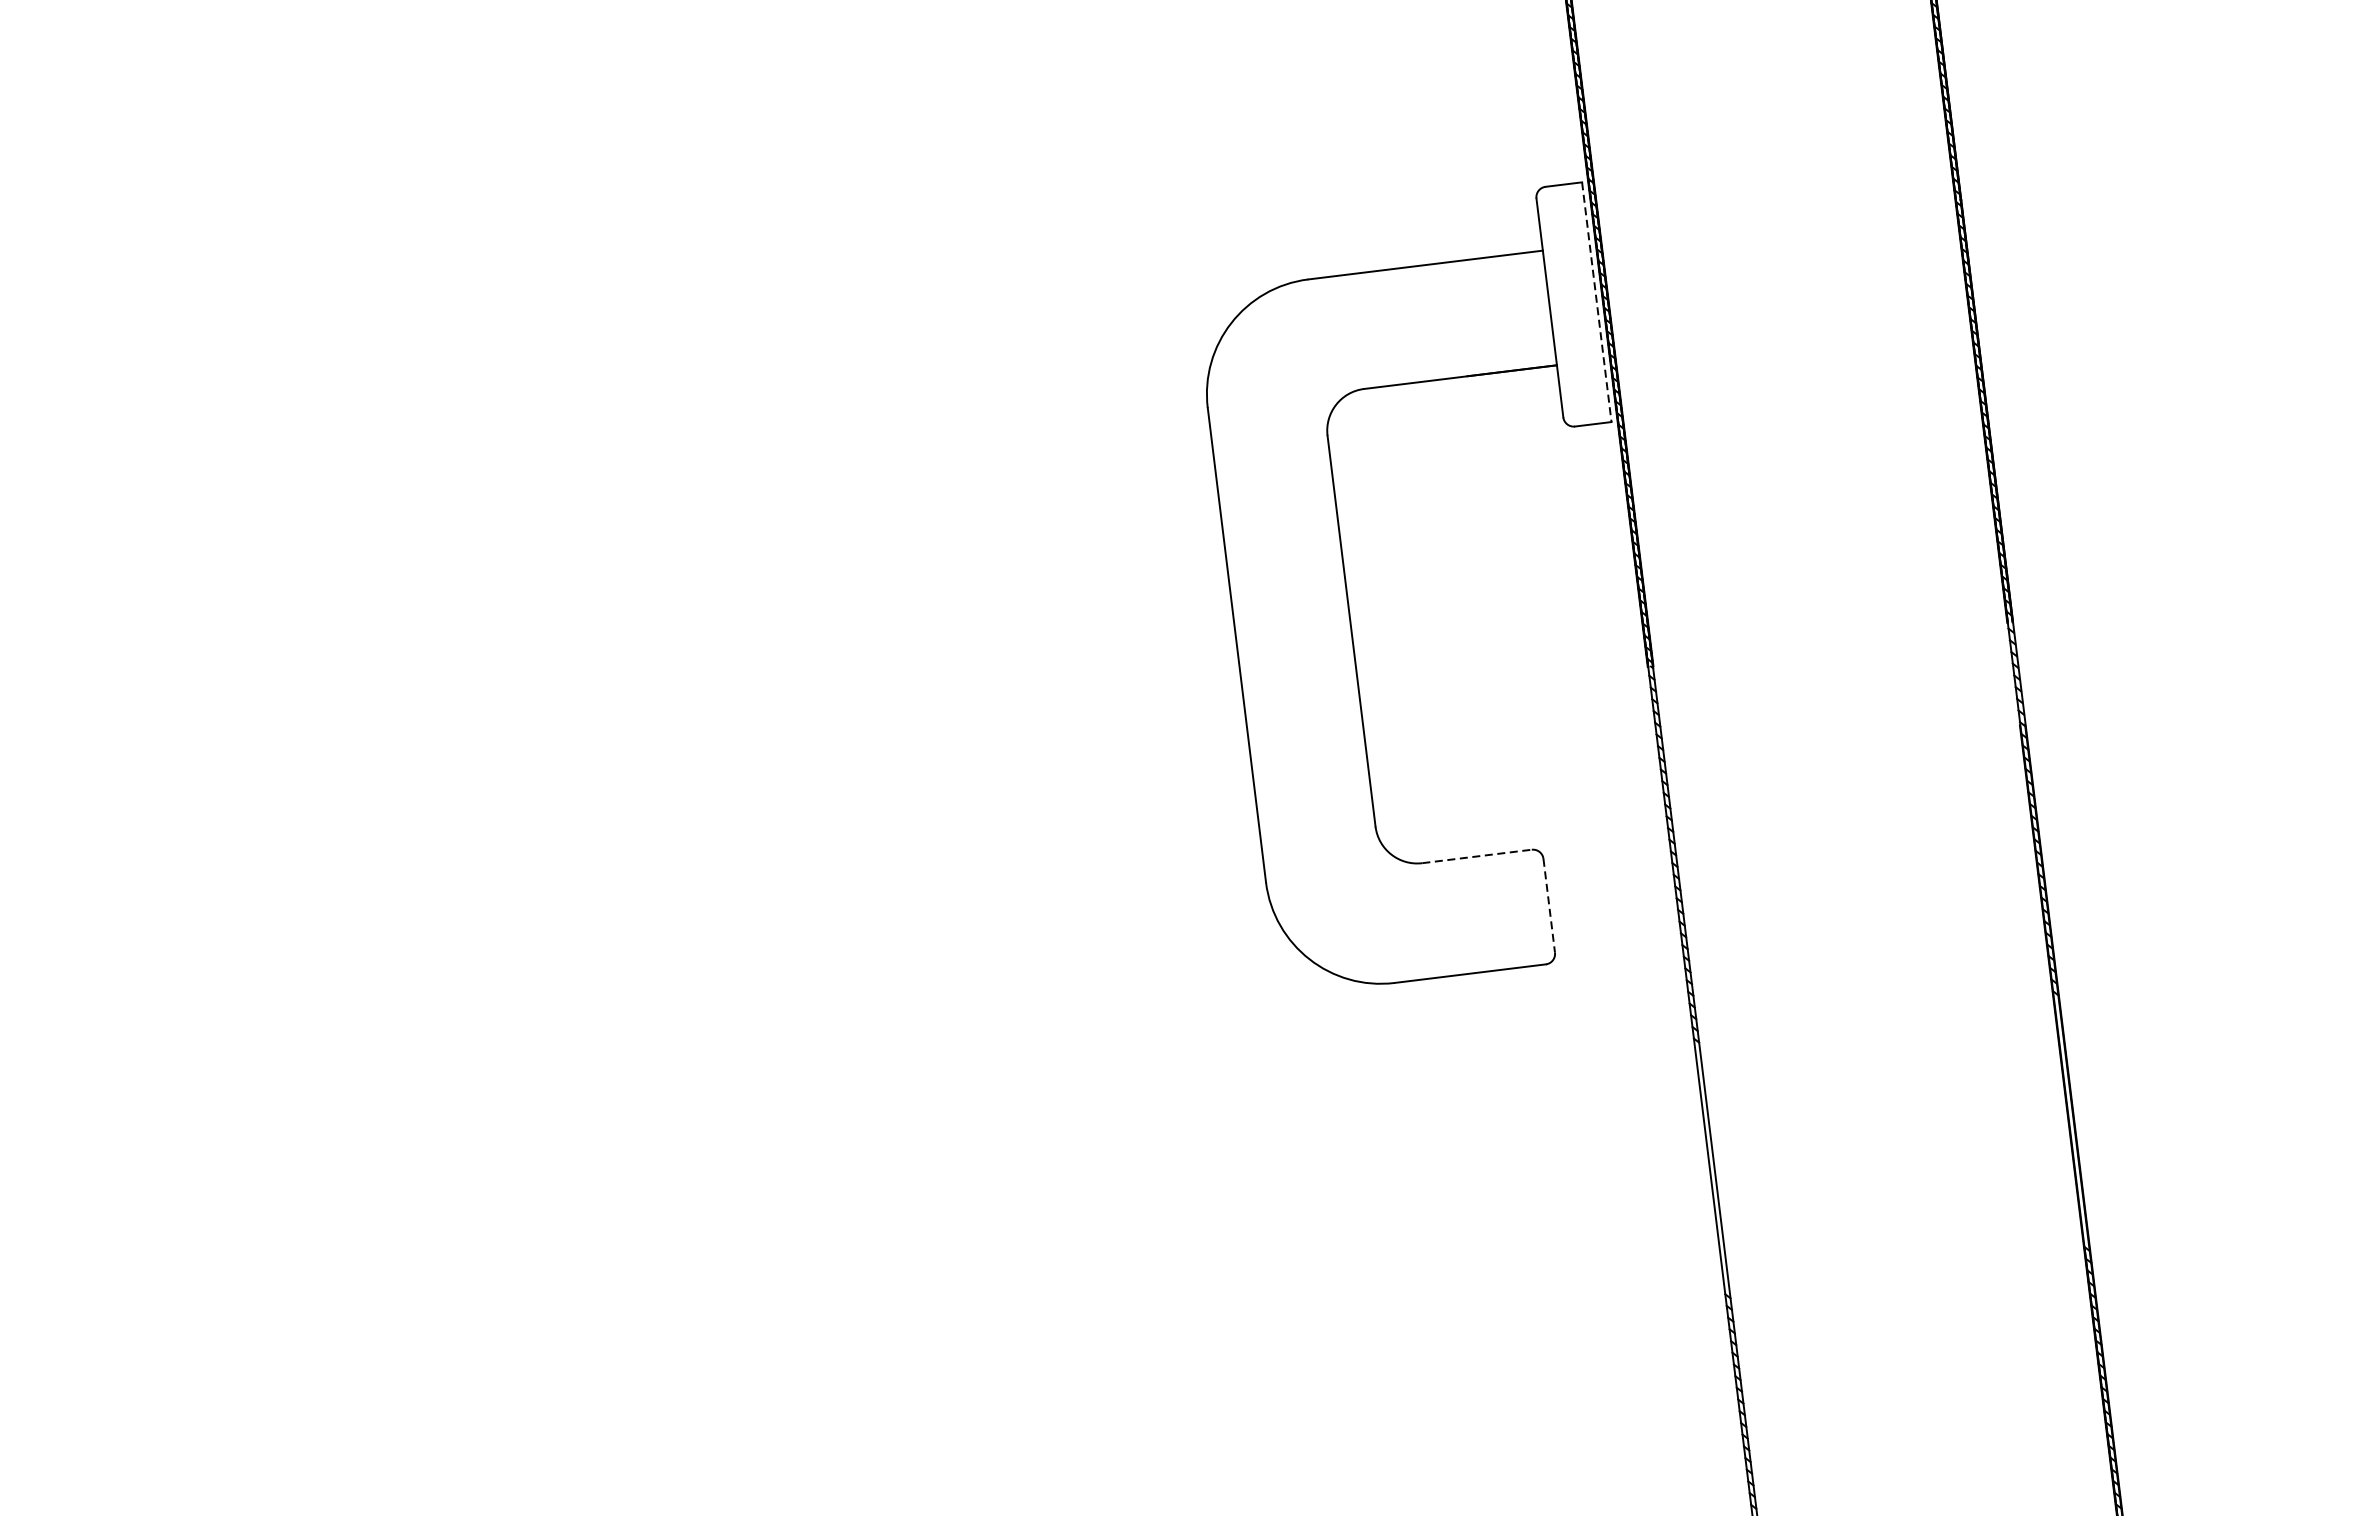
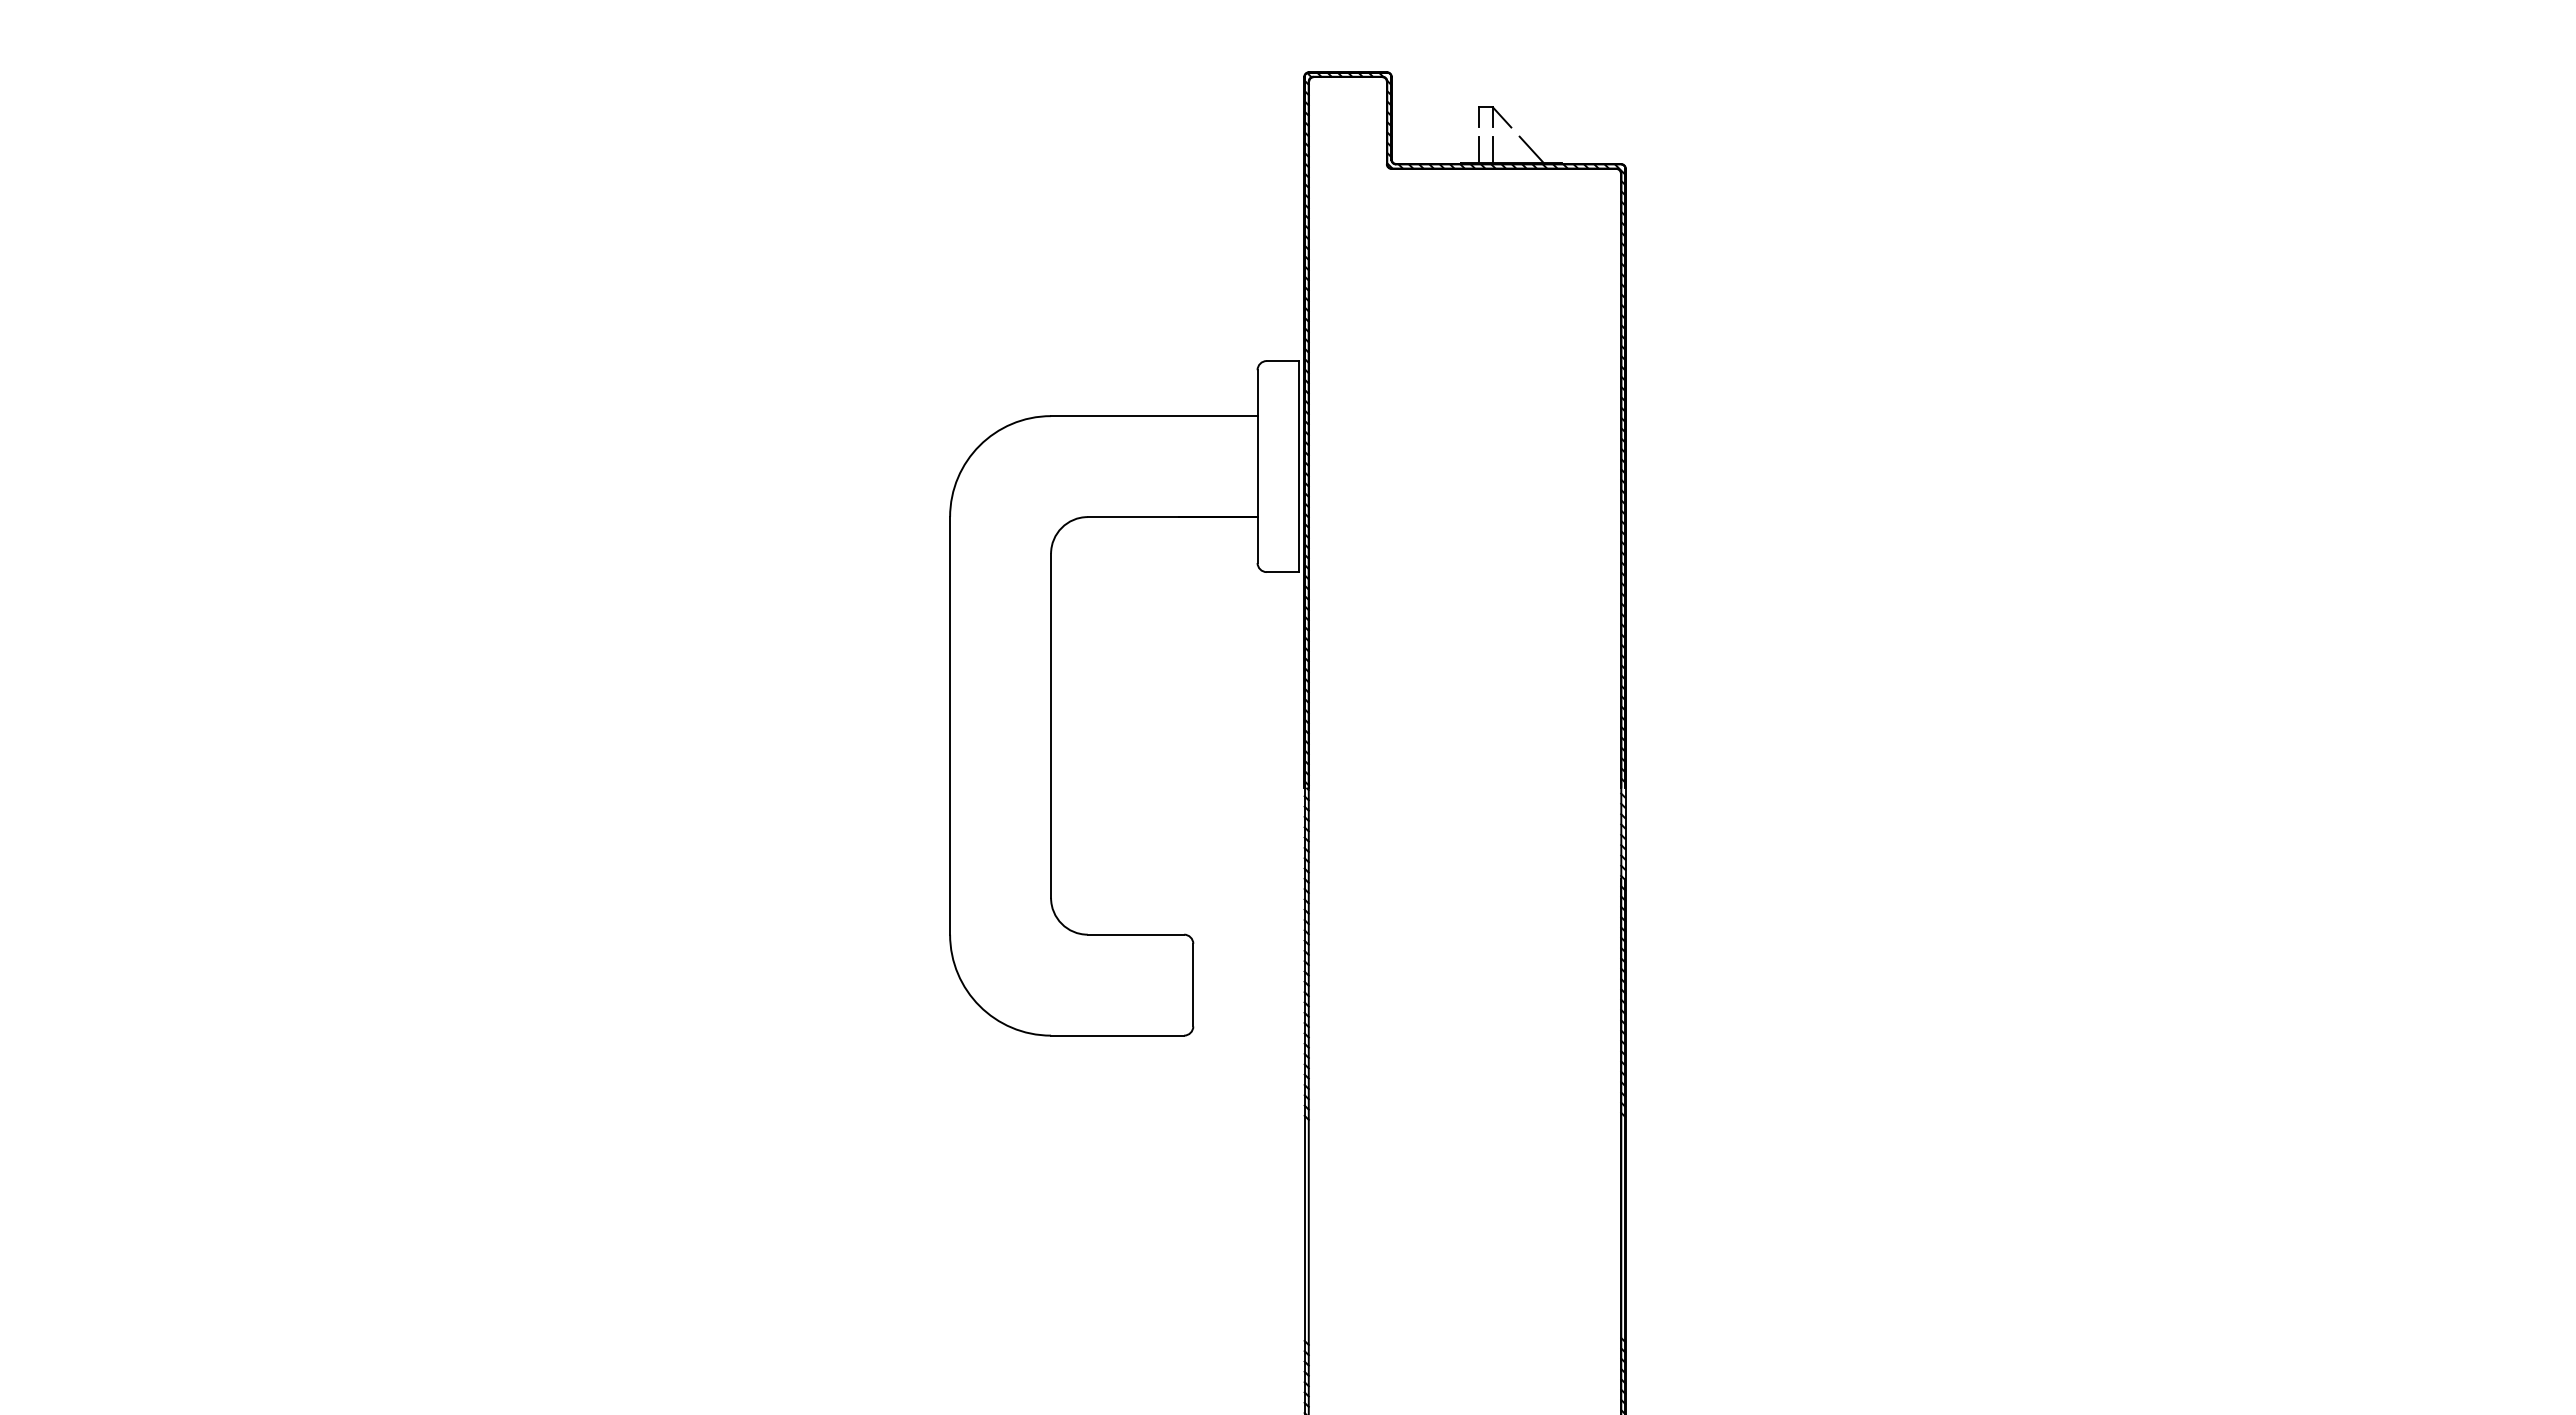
line: (1596, 302) -> (1298, 466), dashed -> solid
line: (1477, 856) -> (1136, 934), dashed -> solid
line: (1549, 906) -> (1193, 985), dashed -> solid

